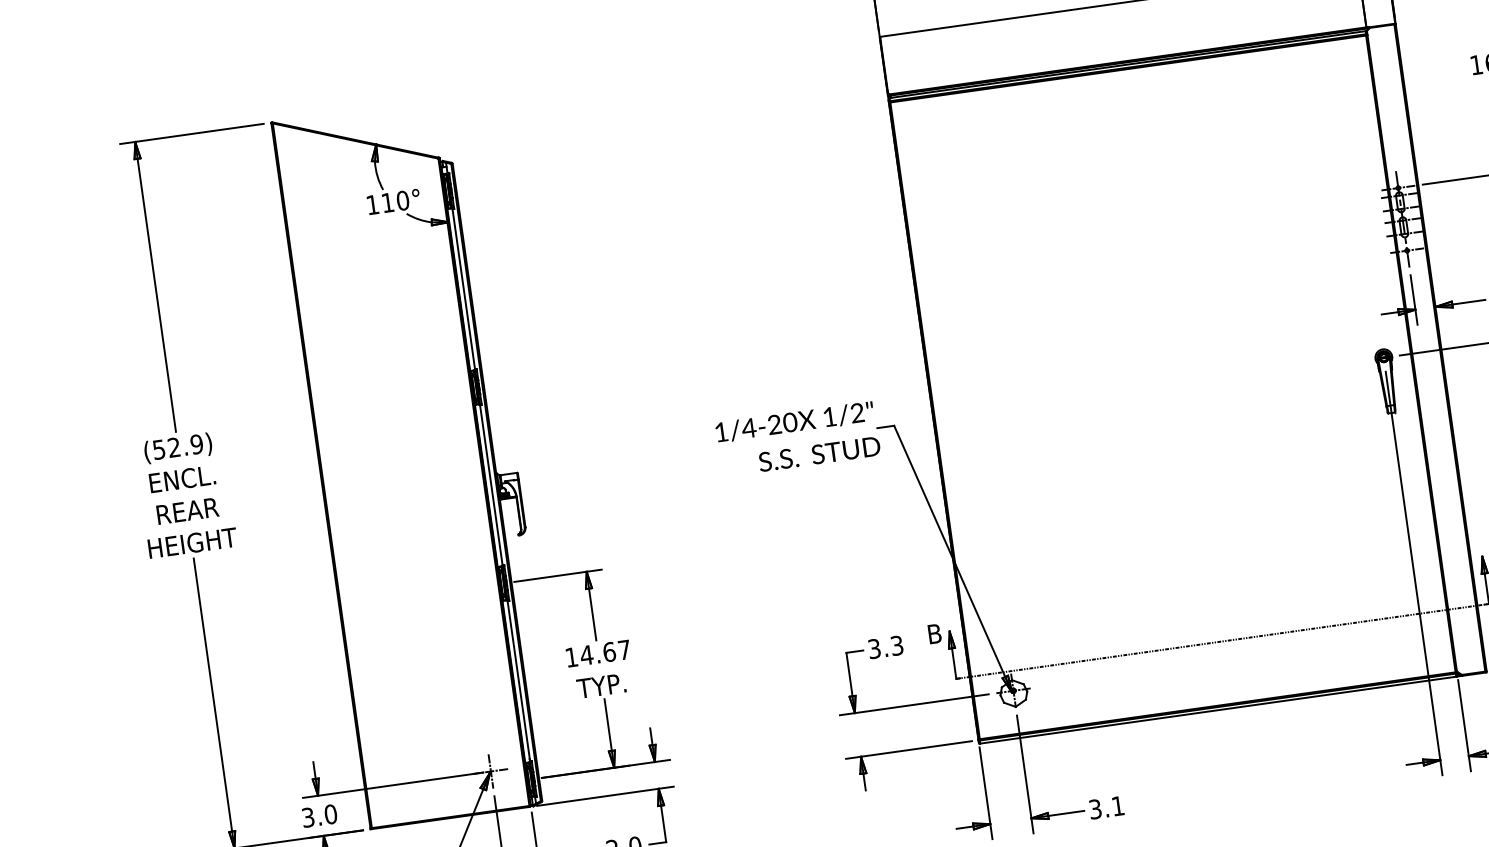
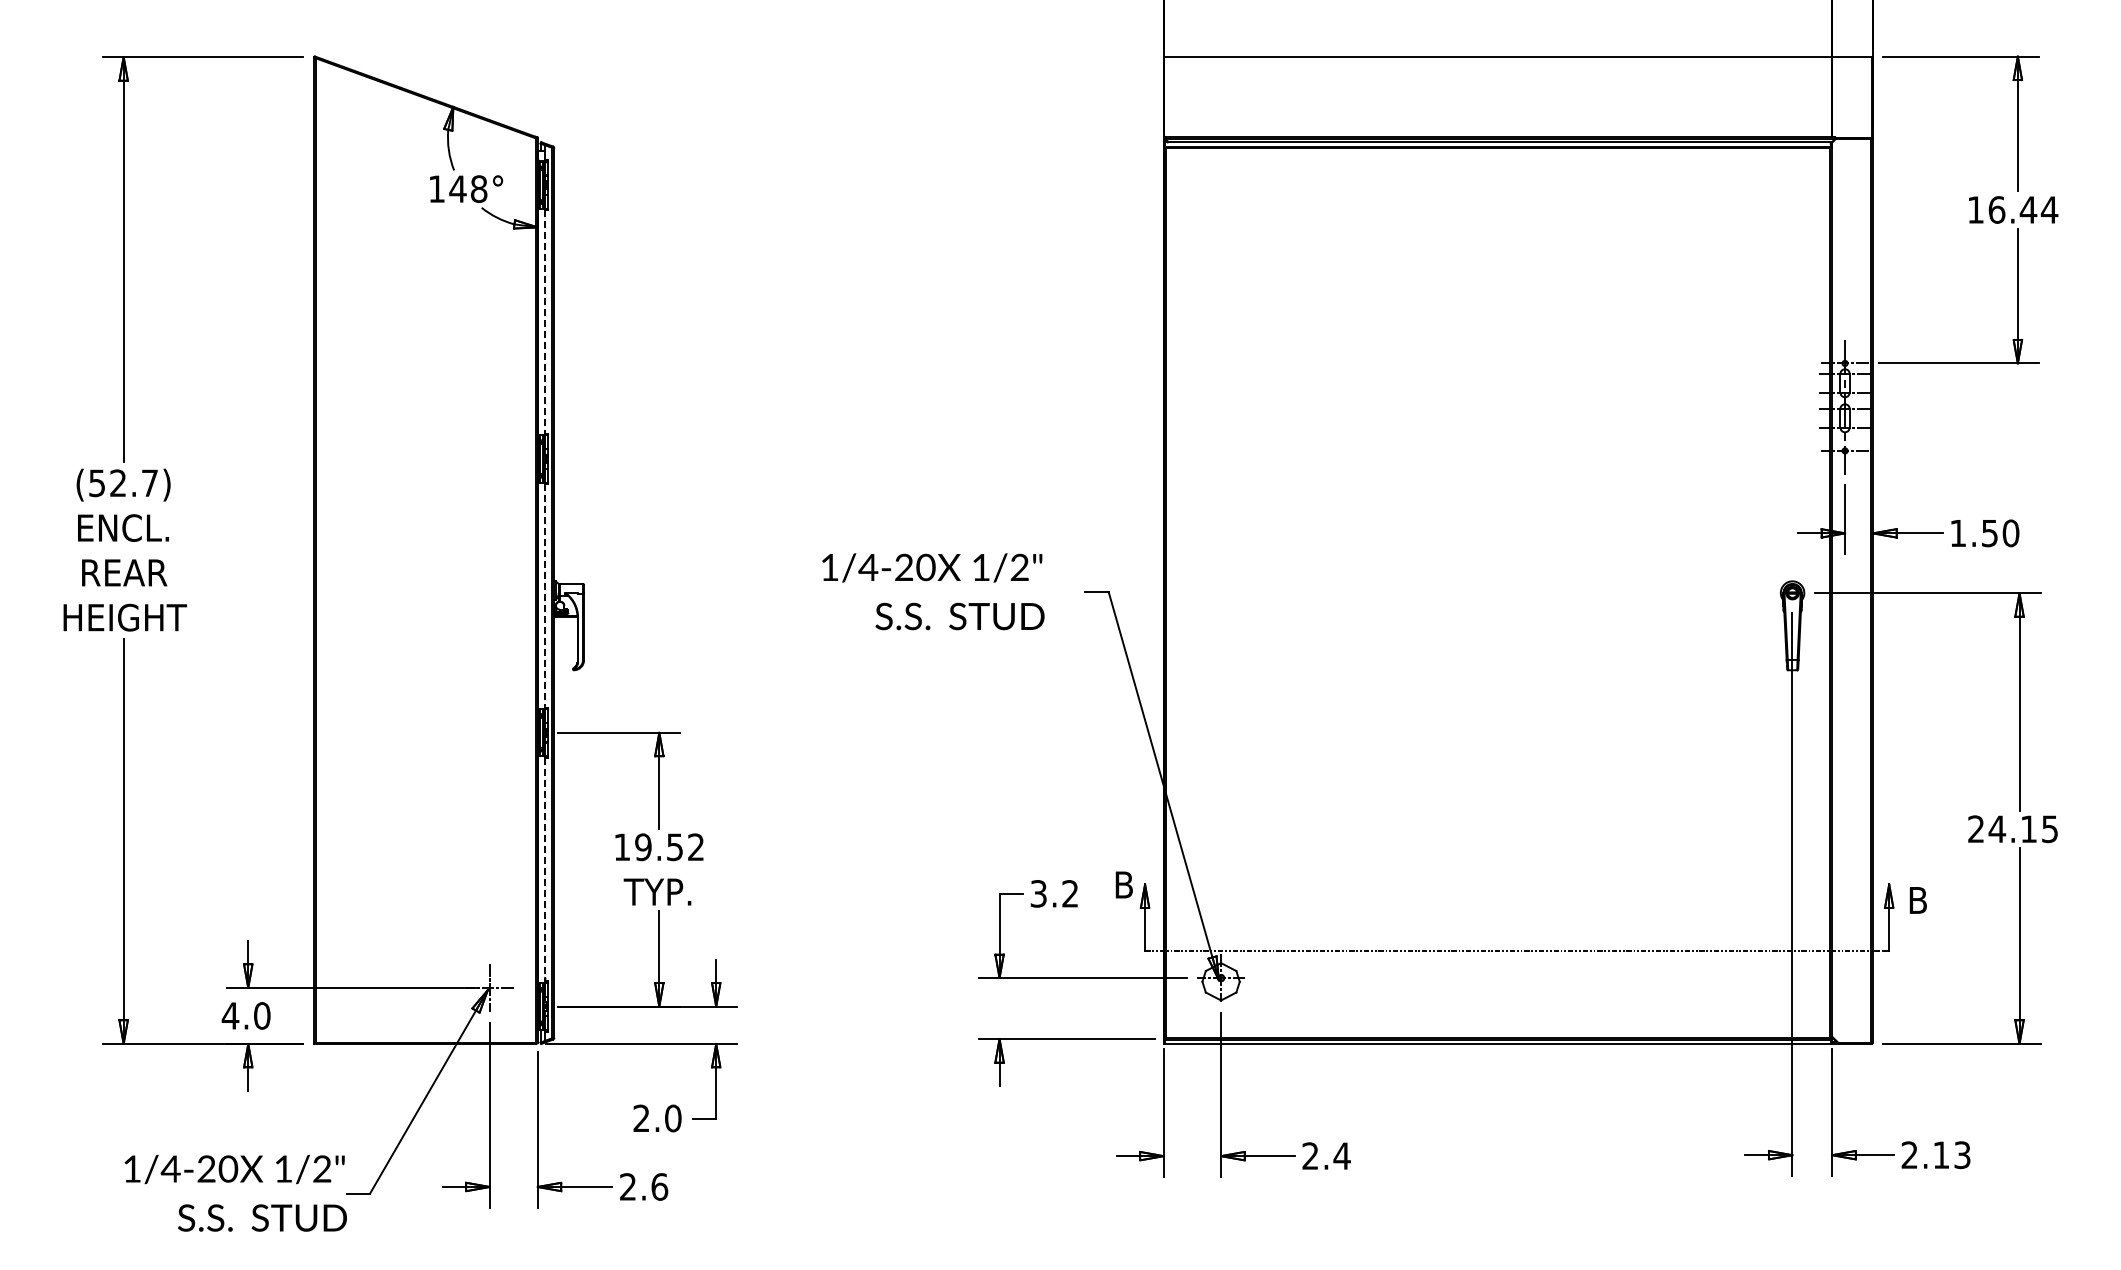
text: (395, 201) -> (468, 188), 110° -> 148°
line: (463, 289) -> (545, 322), solid -> dashed
text: (798, 438) -> (933, 591), moved
text: (196, 444) -> (149, 483), (52.9) -> (52.7)
line: (491, 484) -> (545, 595), solid -> dashed
text: (897, 645) -> (1070, 893), 3.3 -> 3.2
text: (604, 652) -> (668, 847), 14.67 -> 19.52
line: (518, 681) -> (545, 869), solid -> dashed
text: (1106, 807) -> (1326, 1155), 3.1 -> 2.4
text: (308, 817) -> (230, 1015), 3.0 -> 4.0

